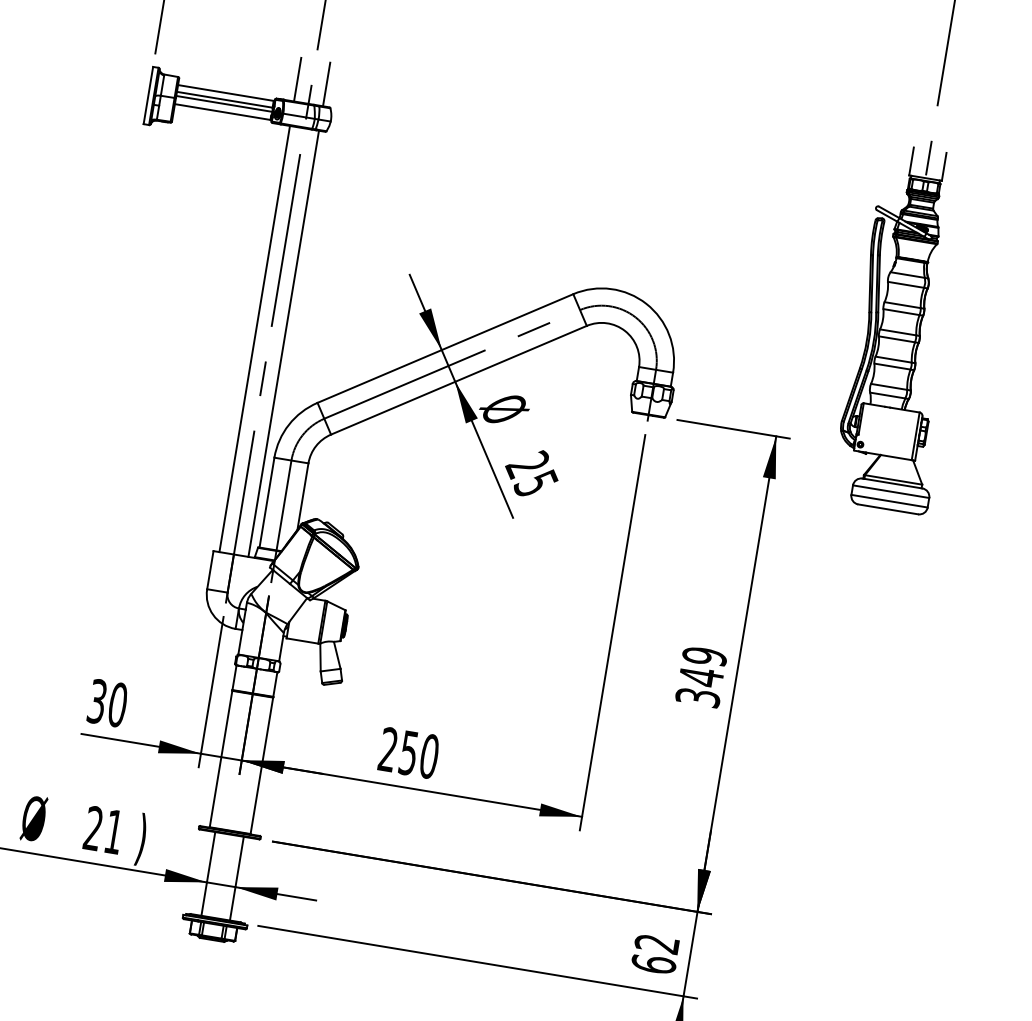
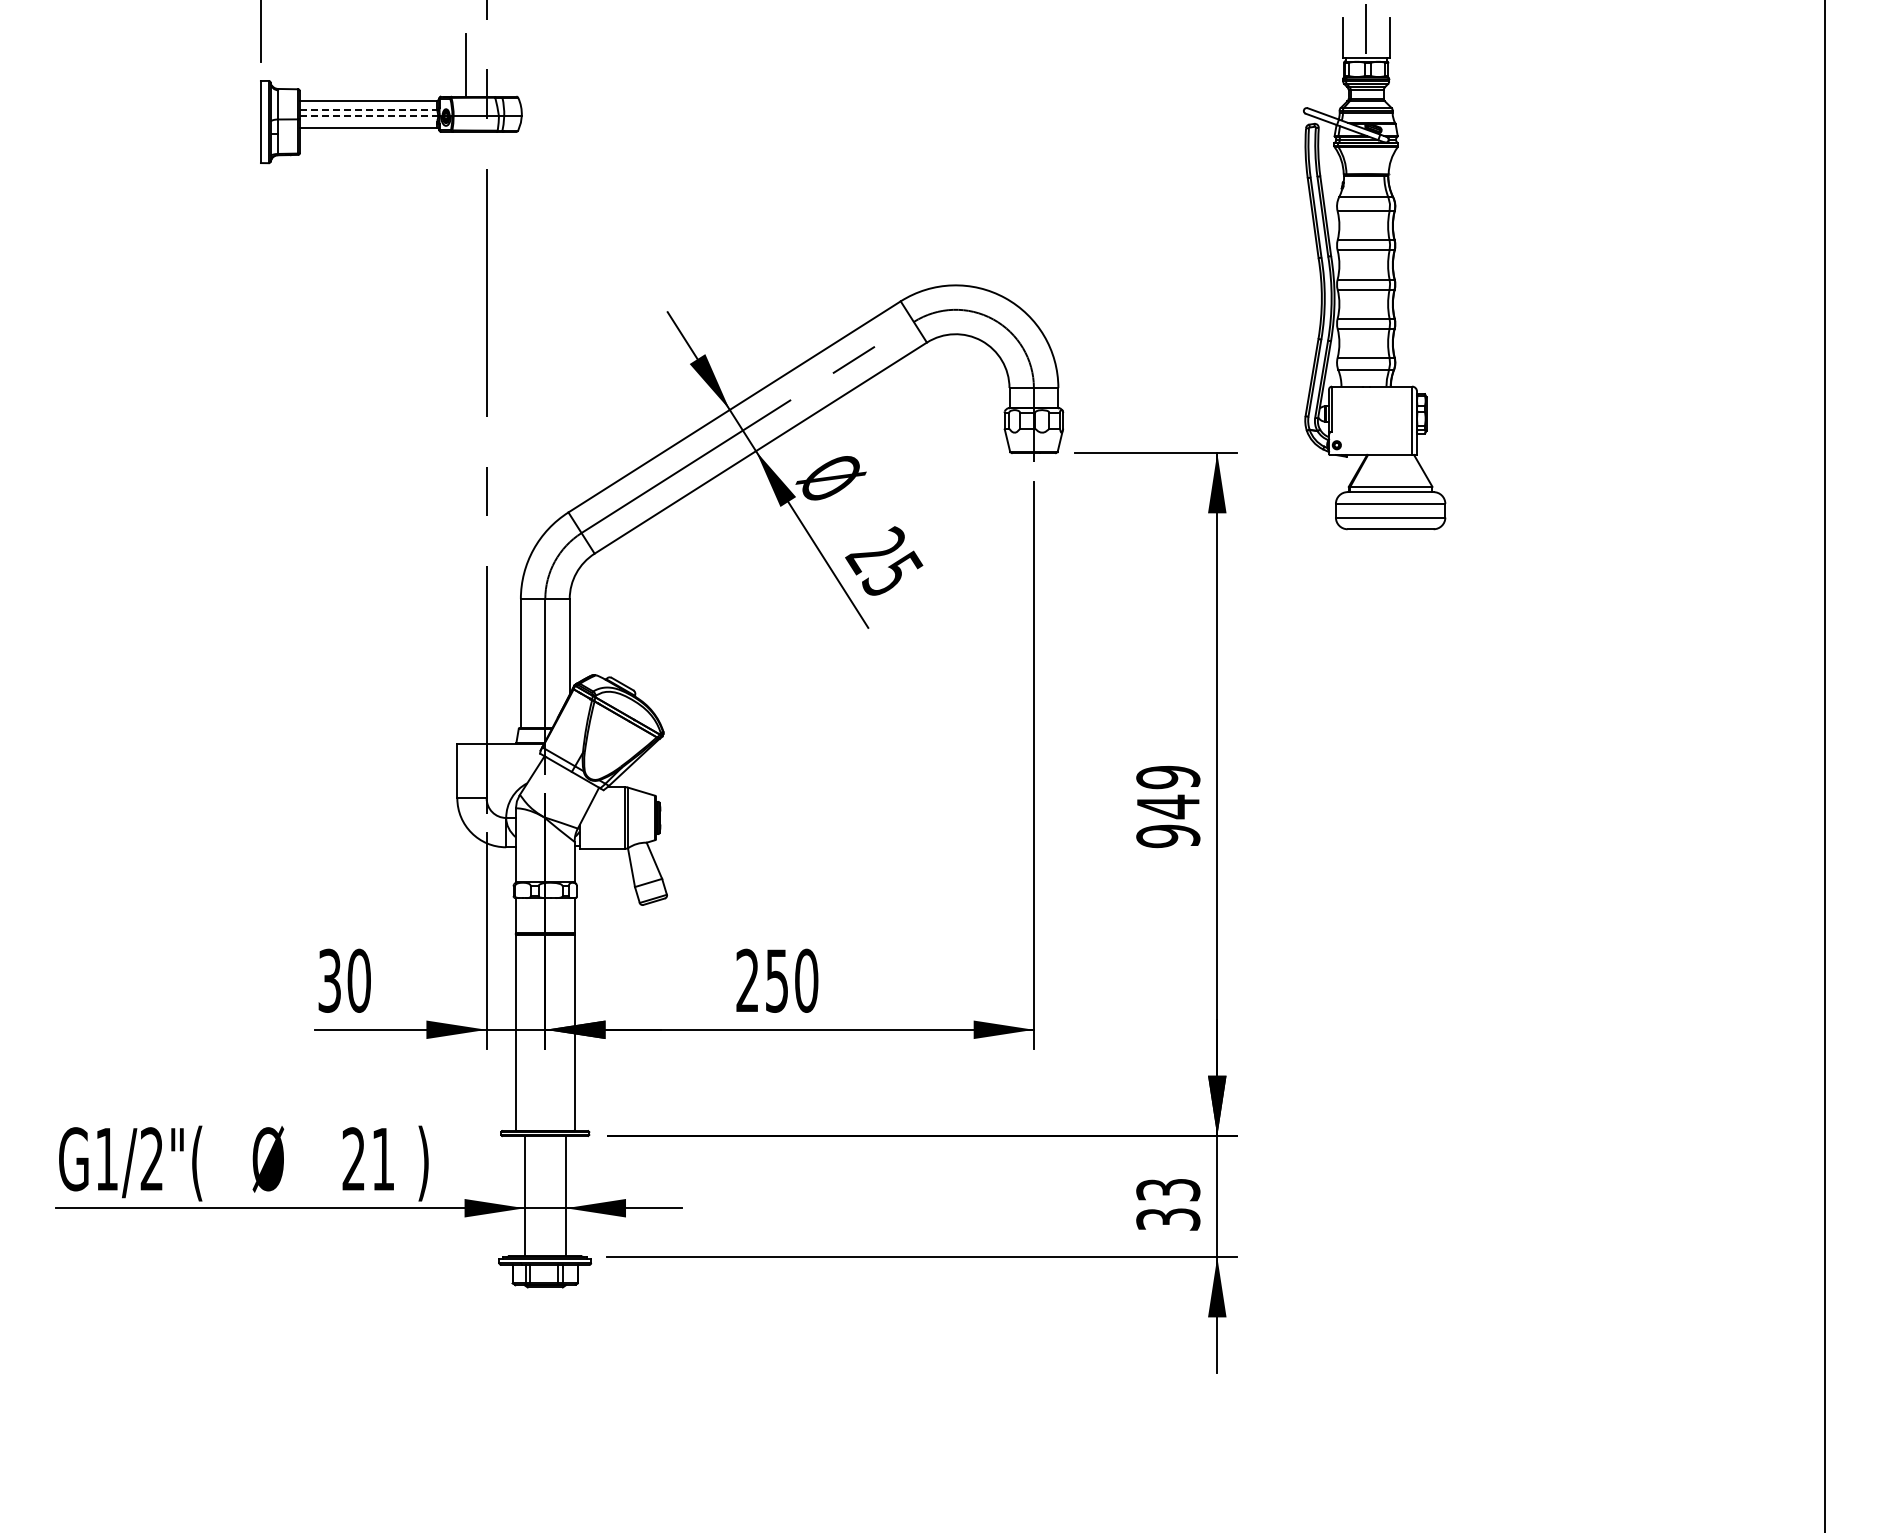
line: (326, 84) -> (507, 65), removed
line: (224, 99) -> (368, 110), solid -> dashed
line: (224, 104) -> (369, 116), solid -> dashed
line: (254, 338) -> (465, 437), removed
line: (283, 343) -> (507, 437), removed
text: (698, 697) -> (1168, 836), 349 -> 949
text: (655, 954) -> (1168, 1204), 62 -> 33

